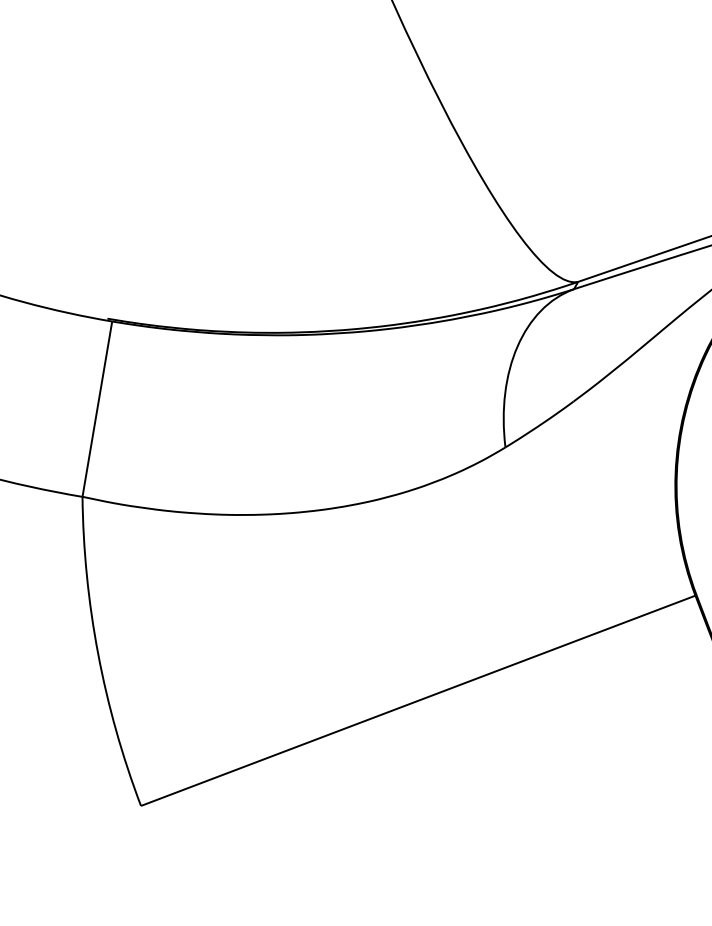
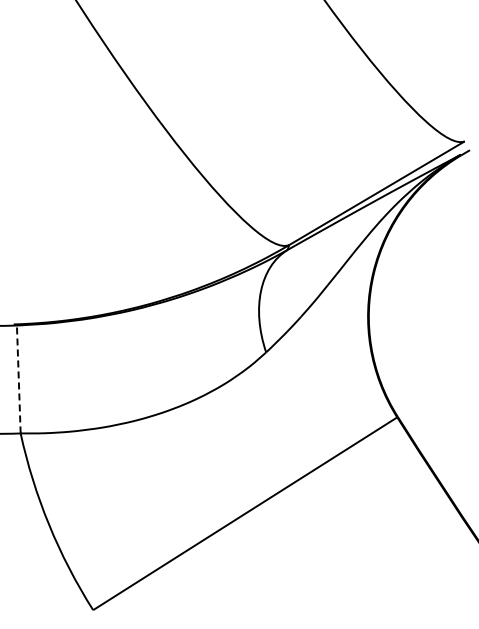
line: (96, 409) -> (18, 379), solid -> dashed

